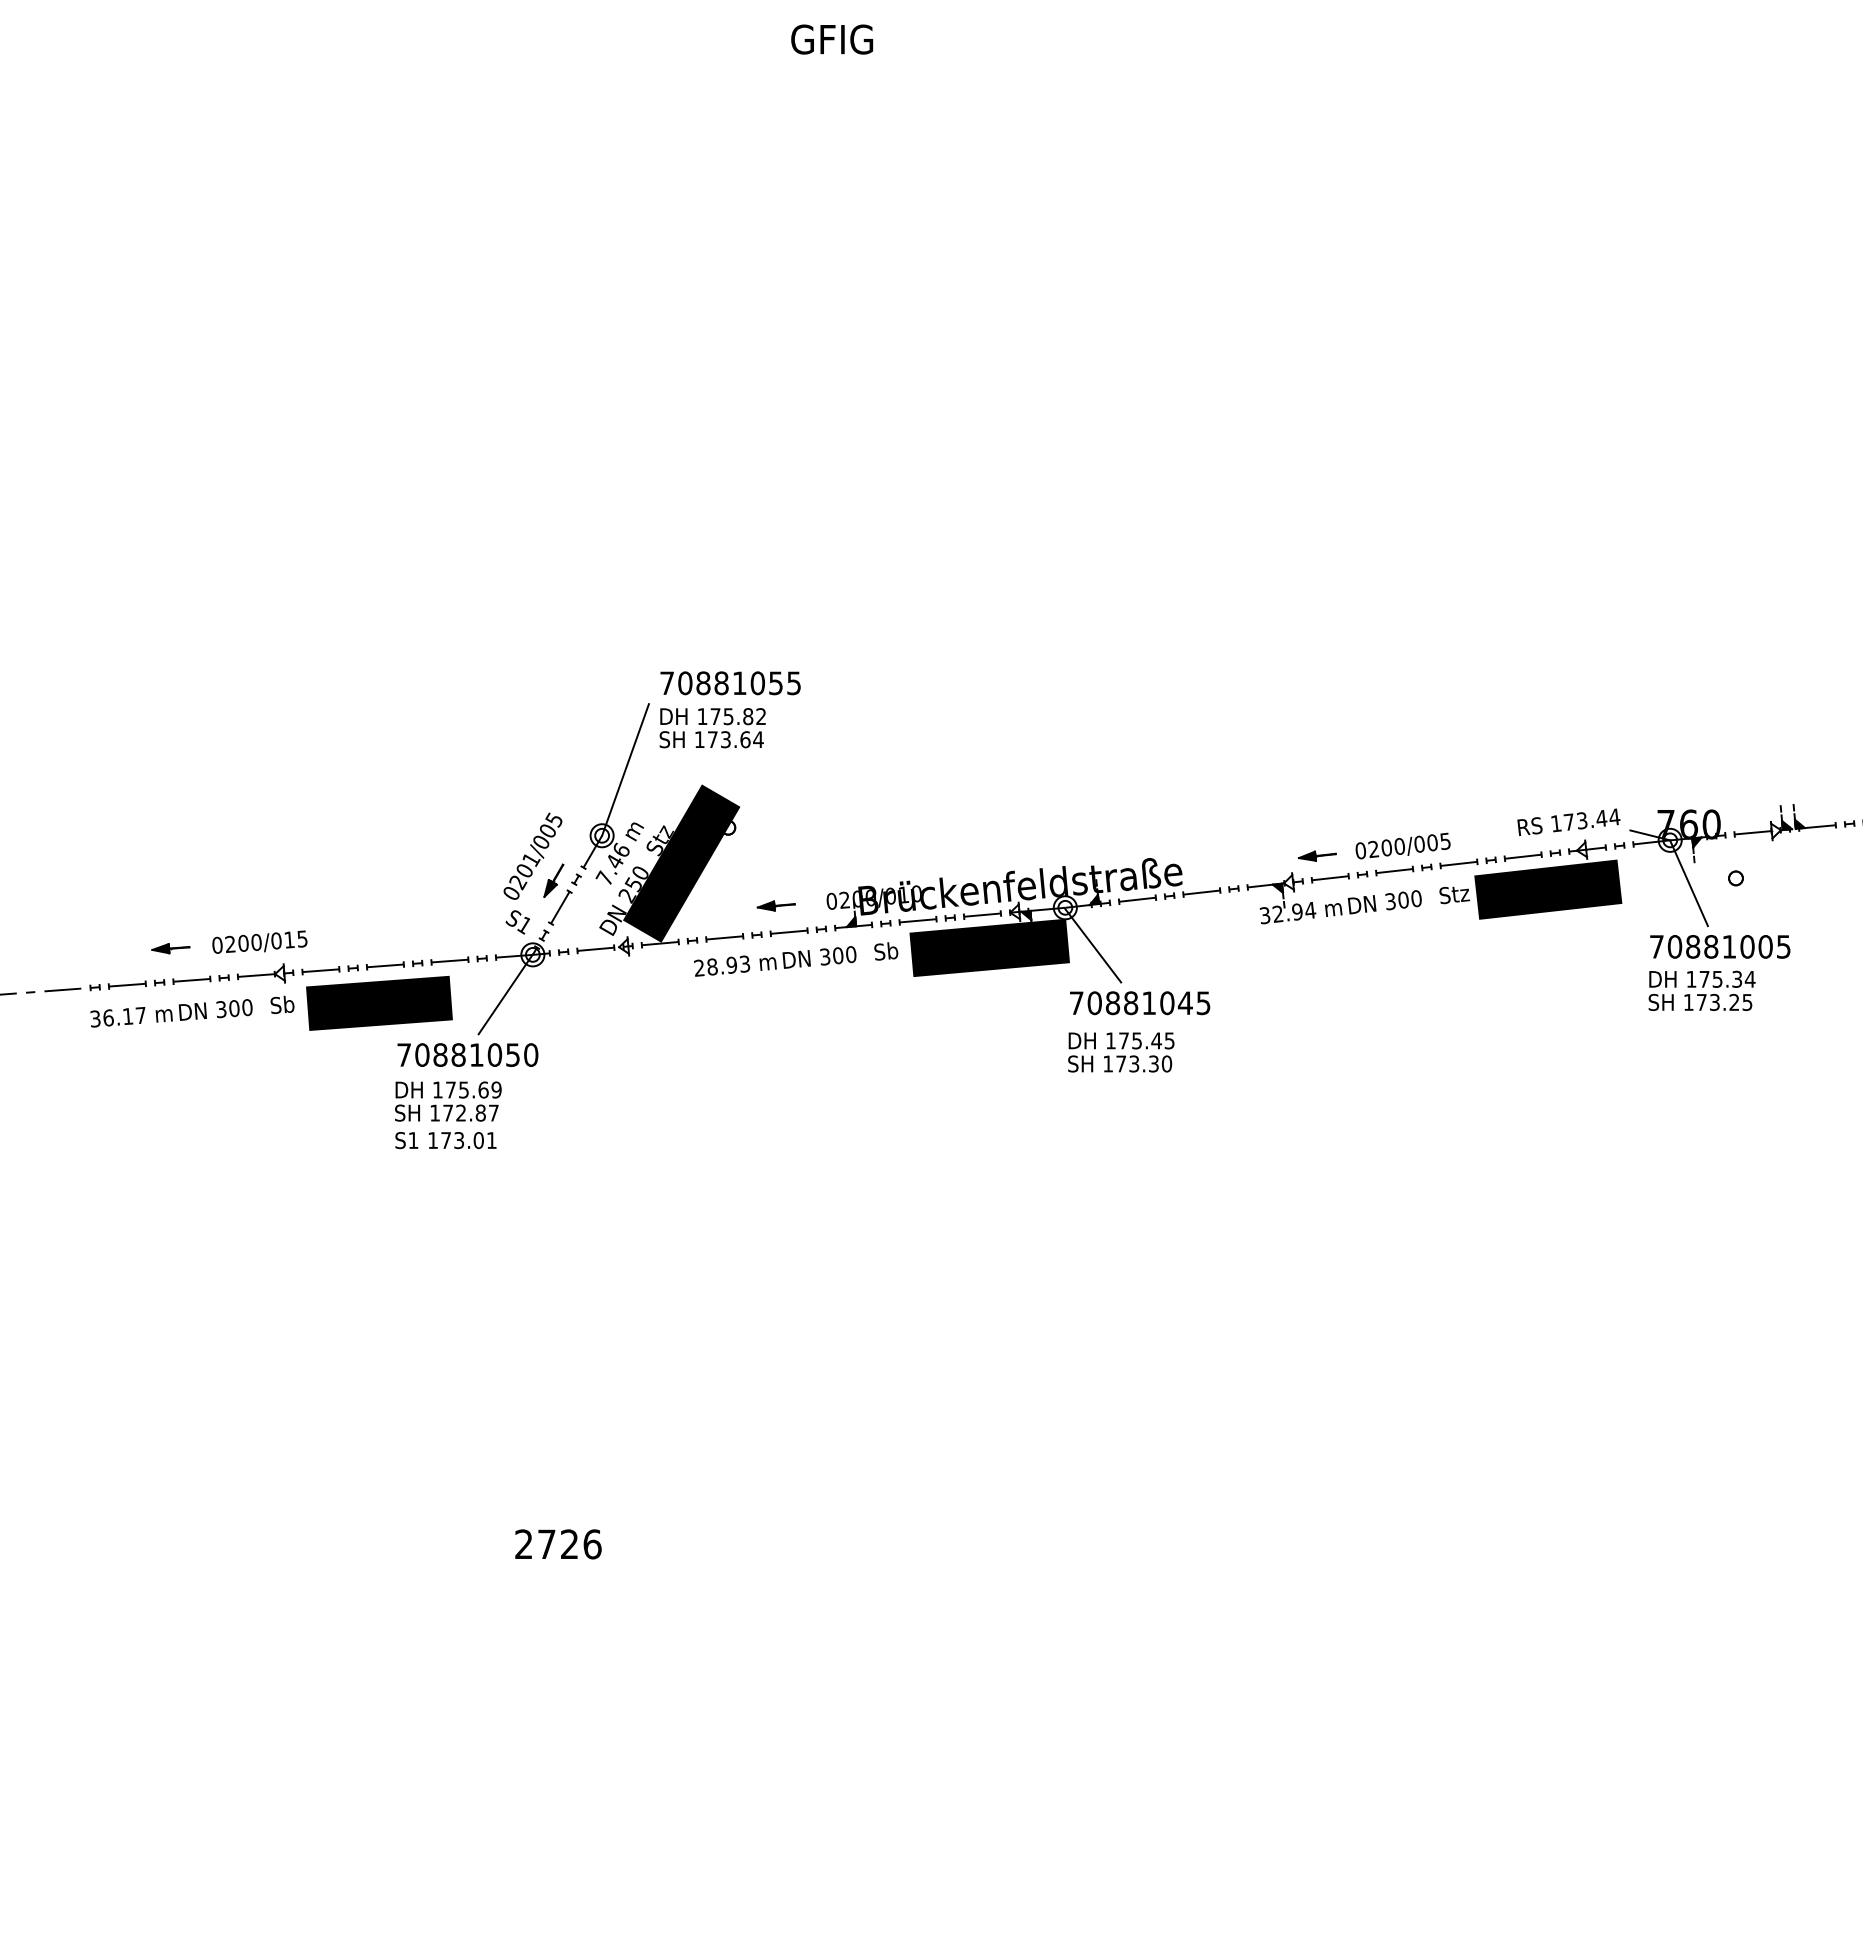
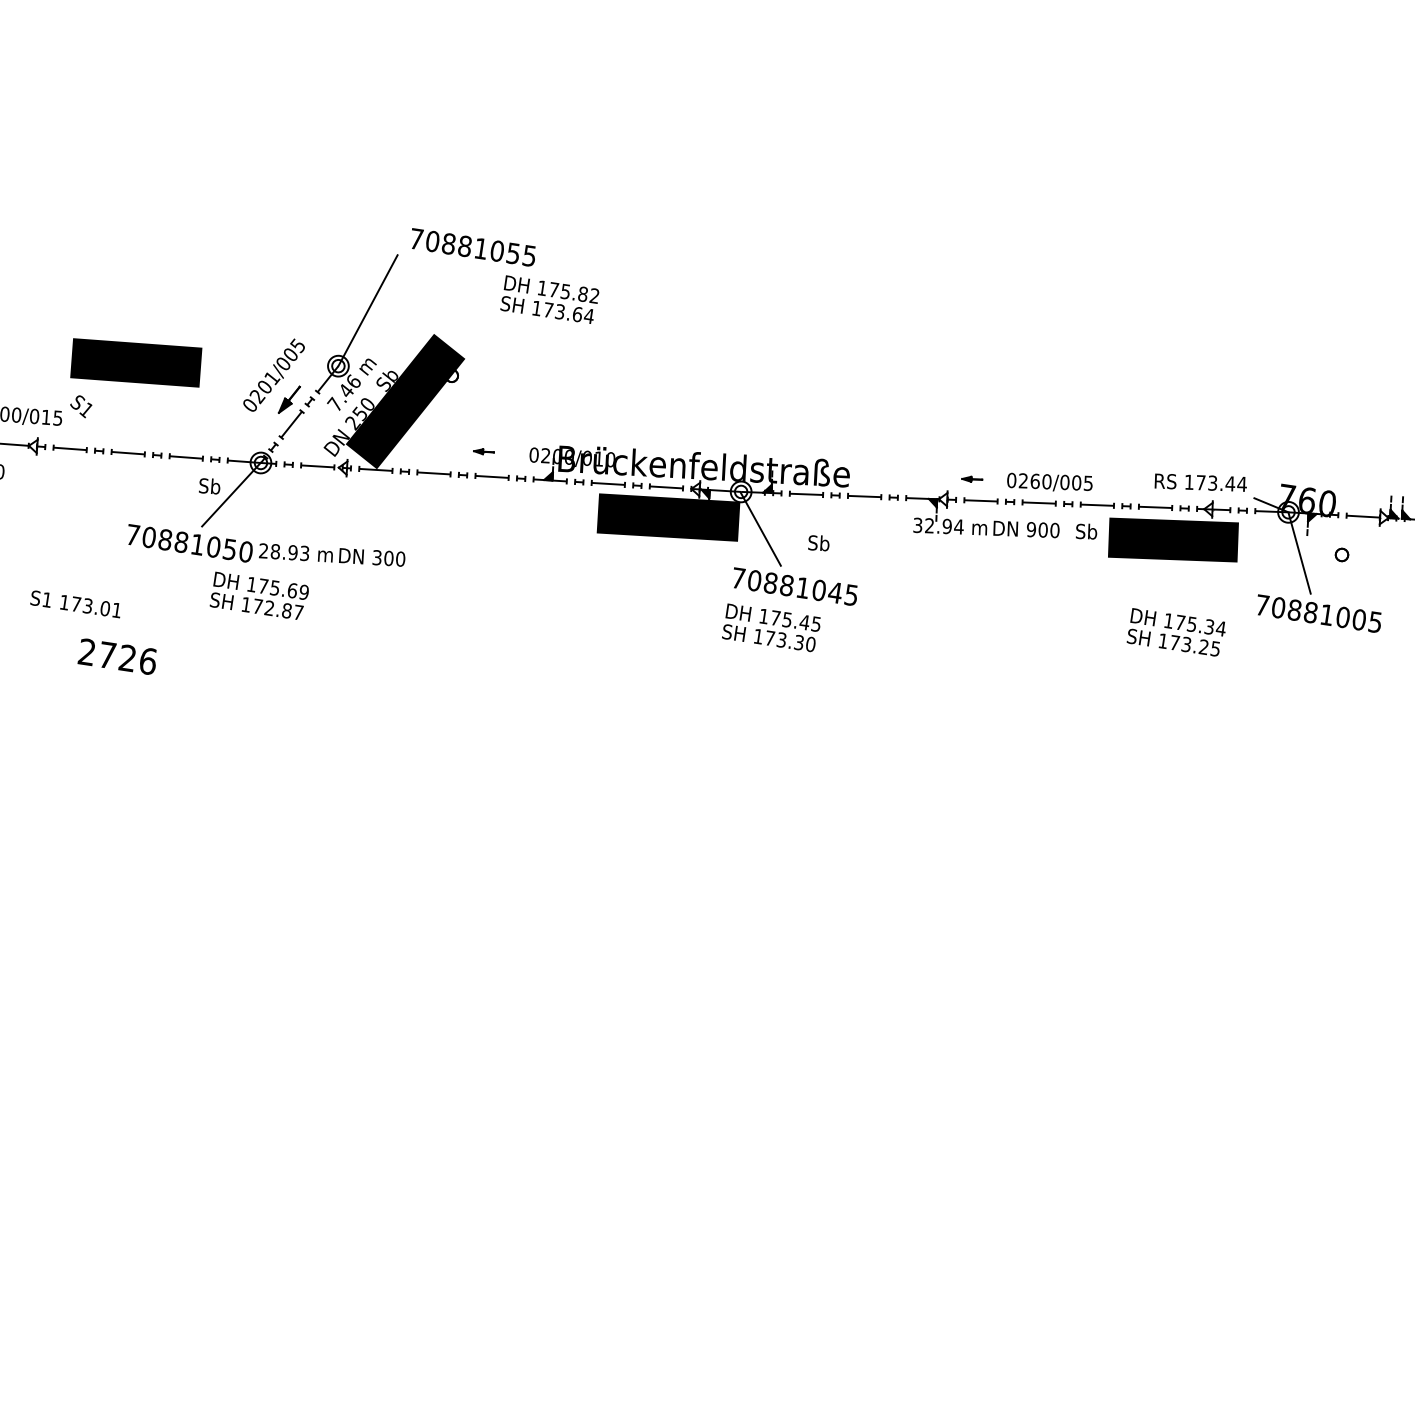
text: (712, 728) -> (549, 300), moved
text: (662, 834) -> (392, 373), Stz -> Sb
text: (1386, 847) -> (1035, 480), 0200/005 -> 0260/005
part: (1316, 855) -> (971, 478), size x0.6
text: (1460, 893) -> (1094, 531), Stz -> Sb
text: (1390, 901) -> (1031, 529), 300 -> 900
part: (775, 905) -> (483, 451), size x0.6
text: (517, 922) -> (80, 406), moved
text: (886, 951) -> (819, 543), moved
text: (775, 961) -> (332, 555), moved
text: (1701, 990) -> (1176, 632), moved
text: (379, 1003) -> (136, 363), moved
text: (282, 1004) -> (209, 485), moved
text: (448, 1101) -> (259, 596), moved
text: (445, 1140) -> (75, 604), moved
text: (558, 1544) -> (117, 656), moved

